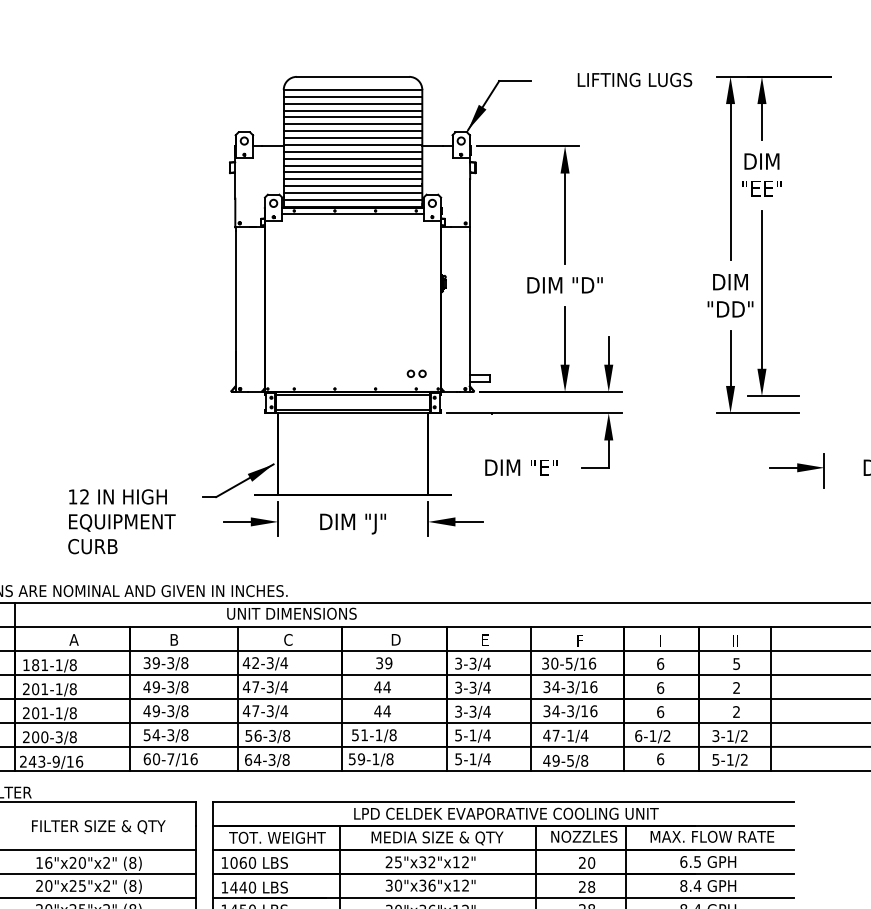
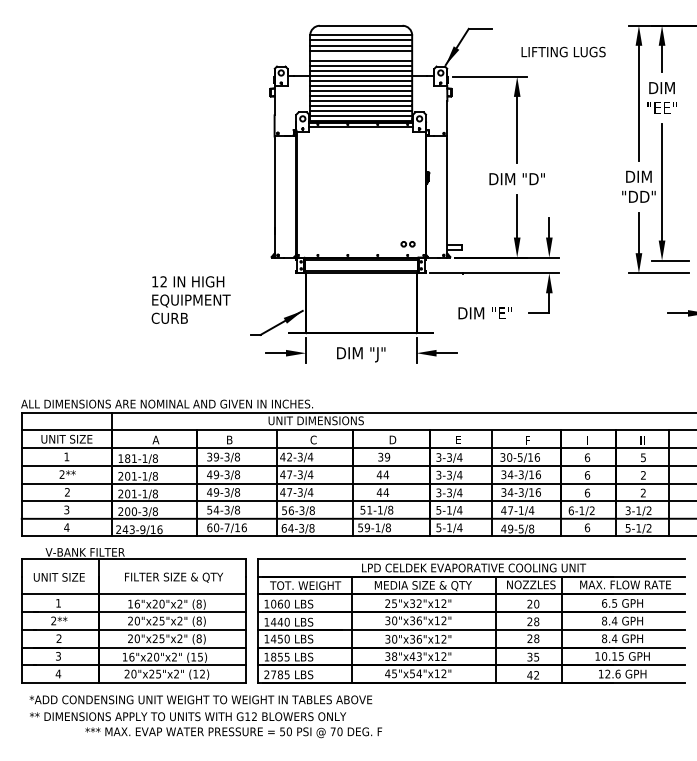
text: (634, 79) -> (563, 51), moved
line: (353, 117) -> (361, 55), removed
text: (121, 520) -> (190, 299), moved

